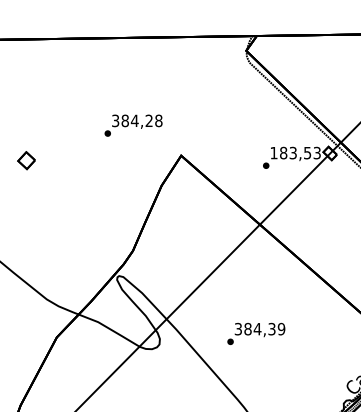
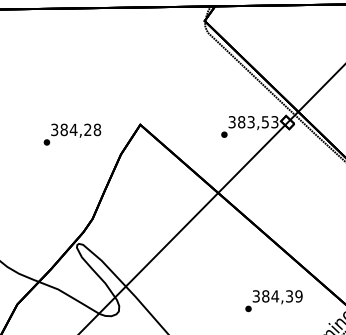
text: (133, 125) -> (72, 134), moved
text: (273, 152) -> (231, 121), 183,53 -> 383,53
text: (256, 333) -> (274, 300), moved

